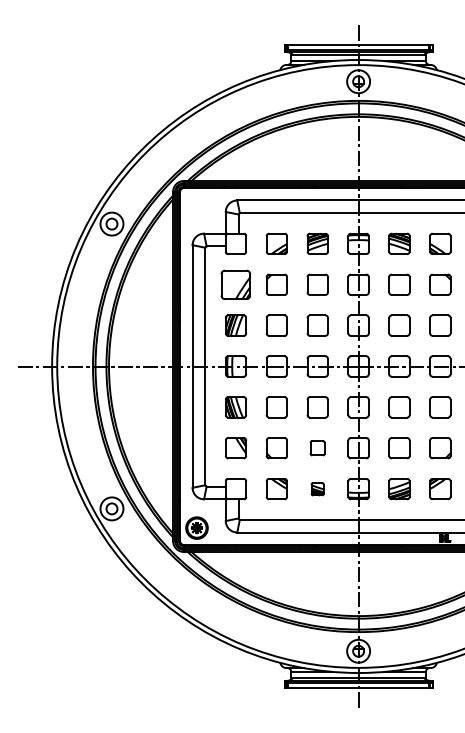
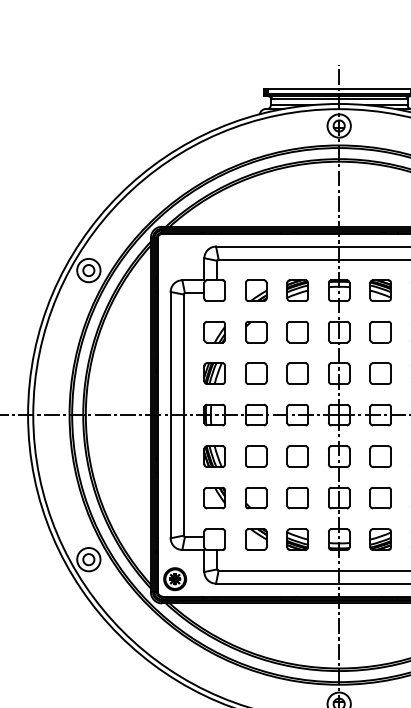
part: (236, 284) -> (215, 331), size x0.71
part: (317, 448) -> (297, 498), size x1.43
part: (317, 489) -> (297, 539), size x1.67

